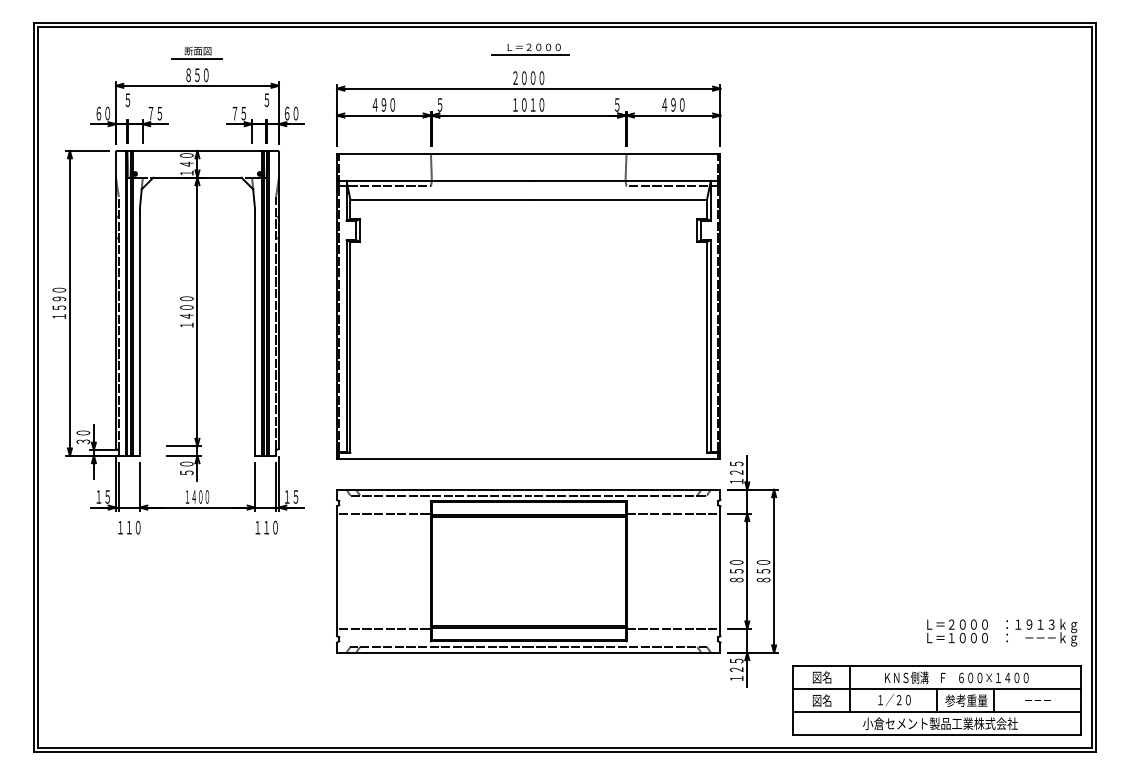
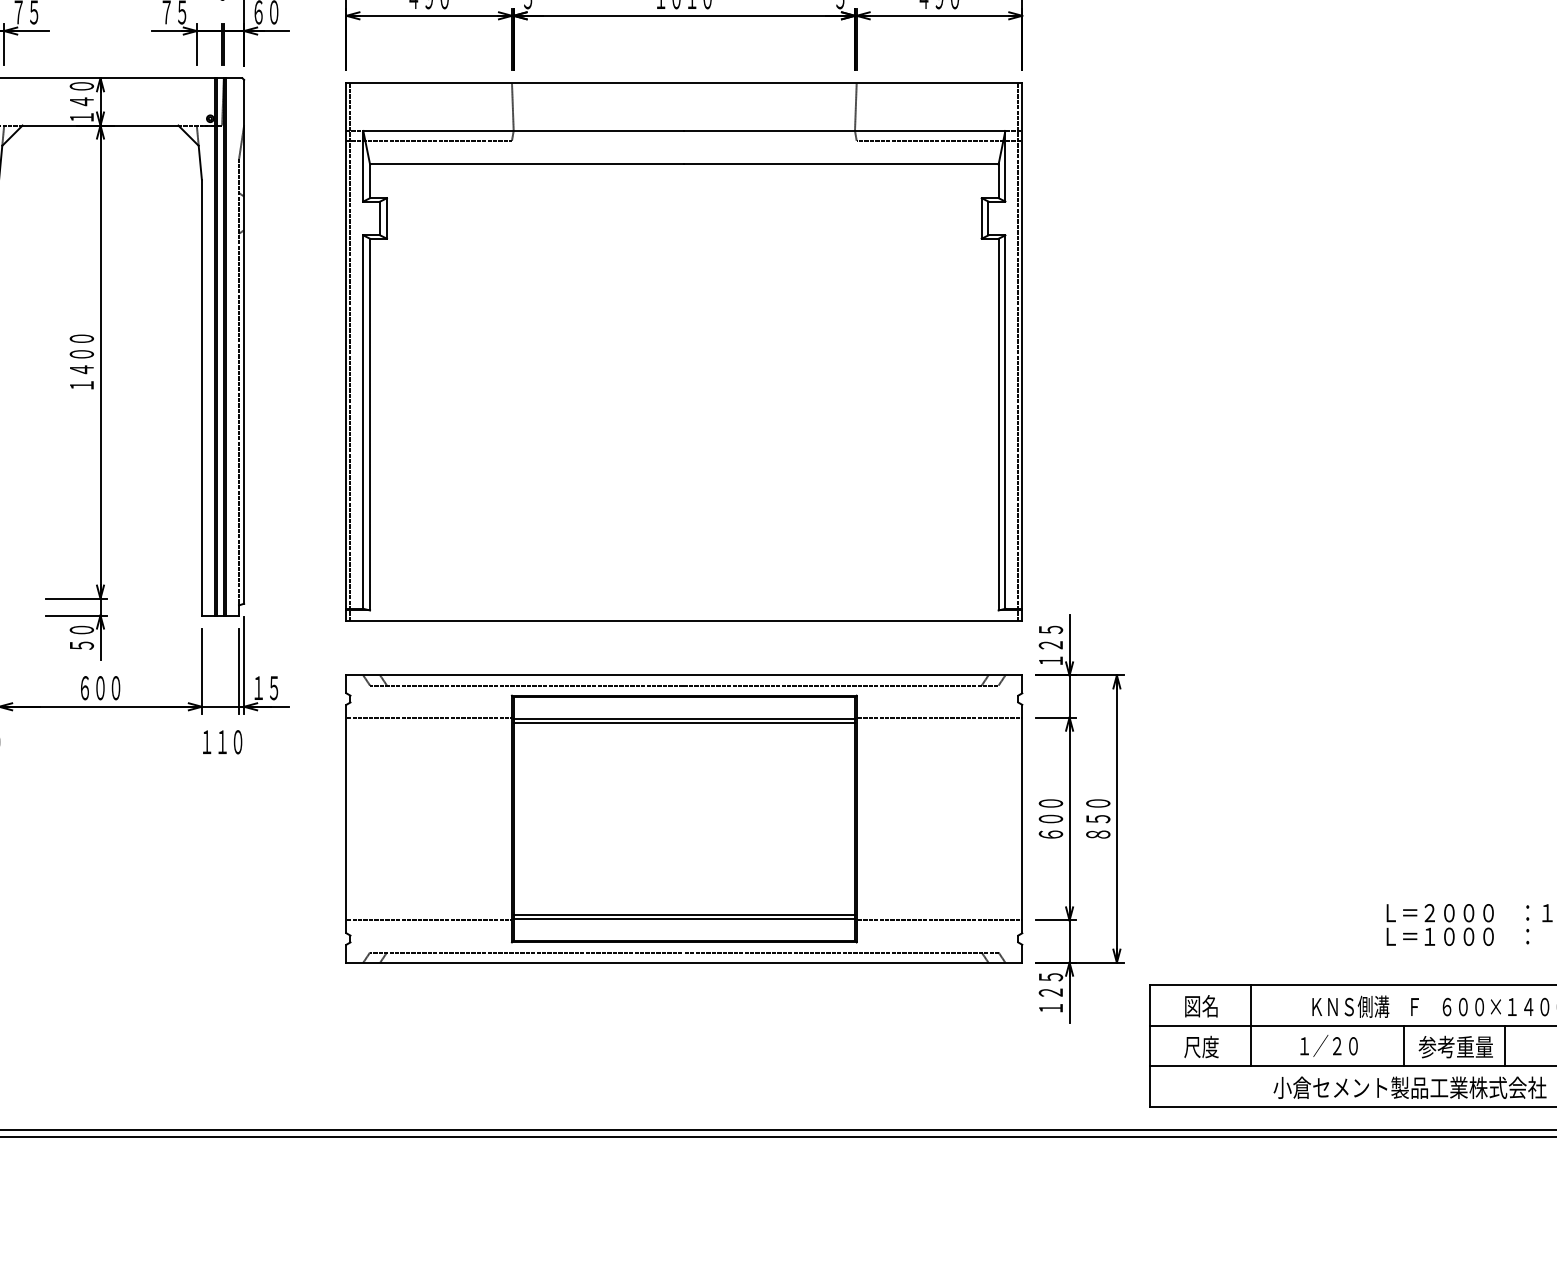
text: (197, 496) -> (100, 687), １４００ -> ６００
text: (736, 575) -> (1050, 826), ８５０ -> ６００
text: (821, 700) -> (1200, 1046), 図名 -> 尺度

